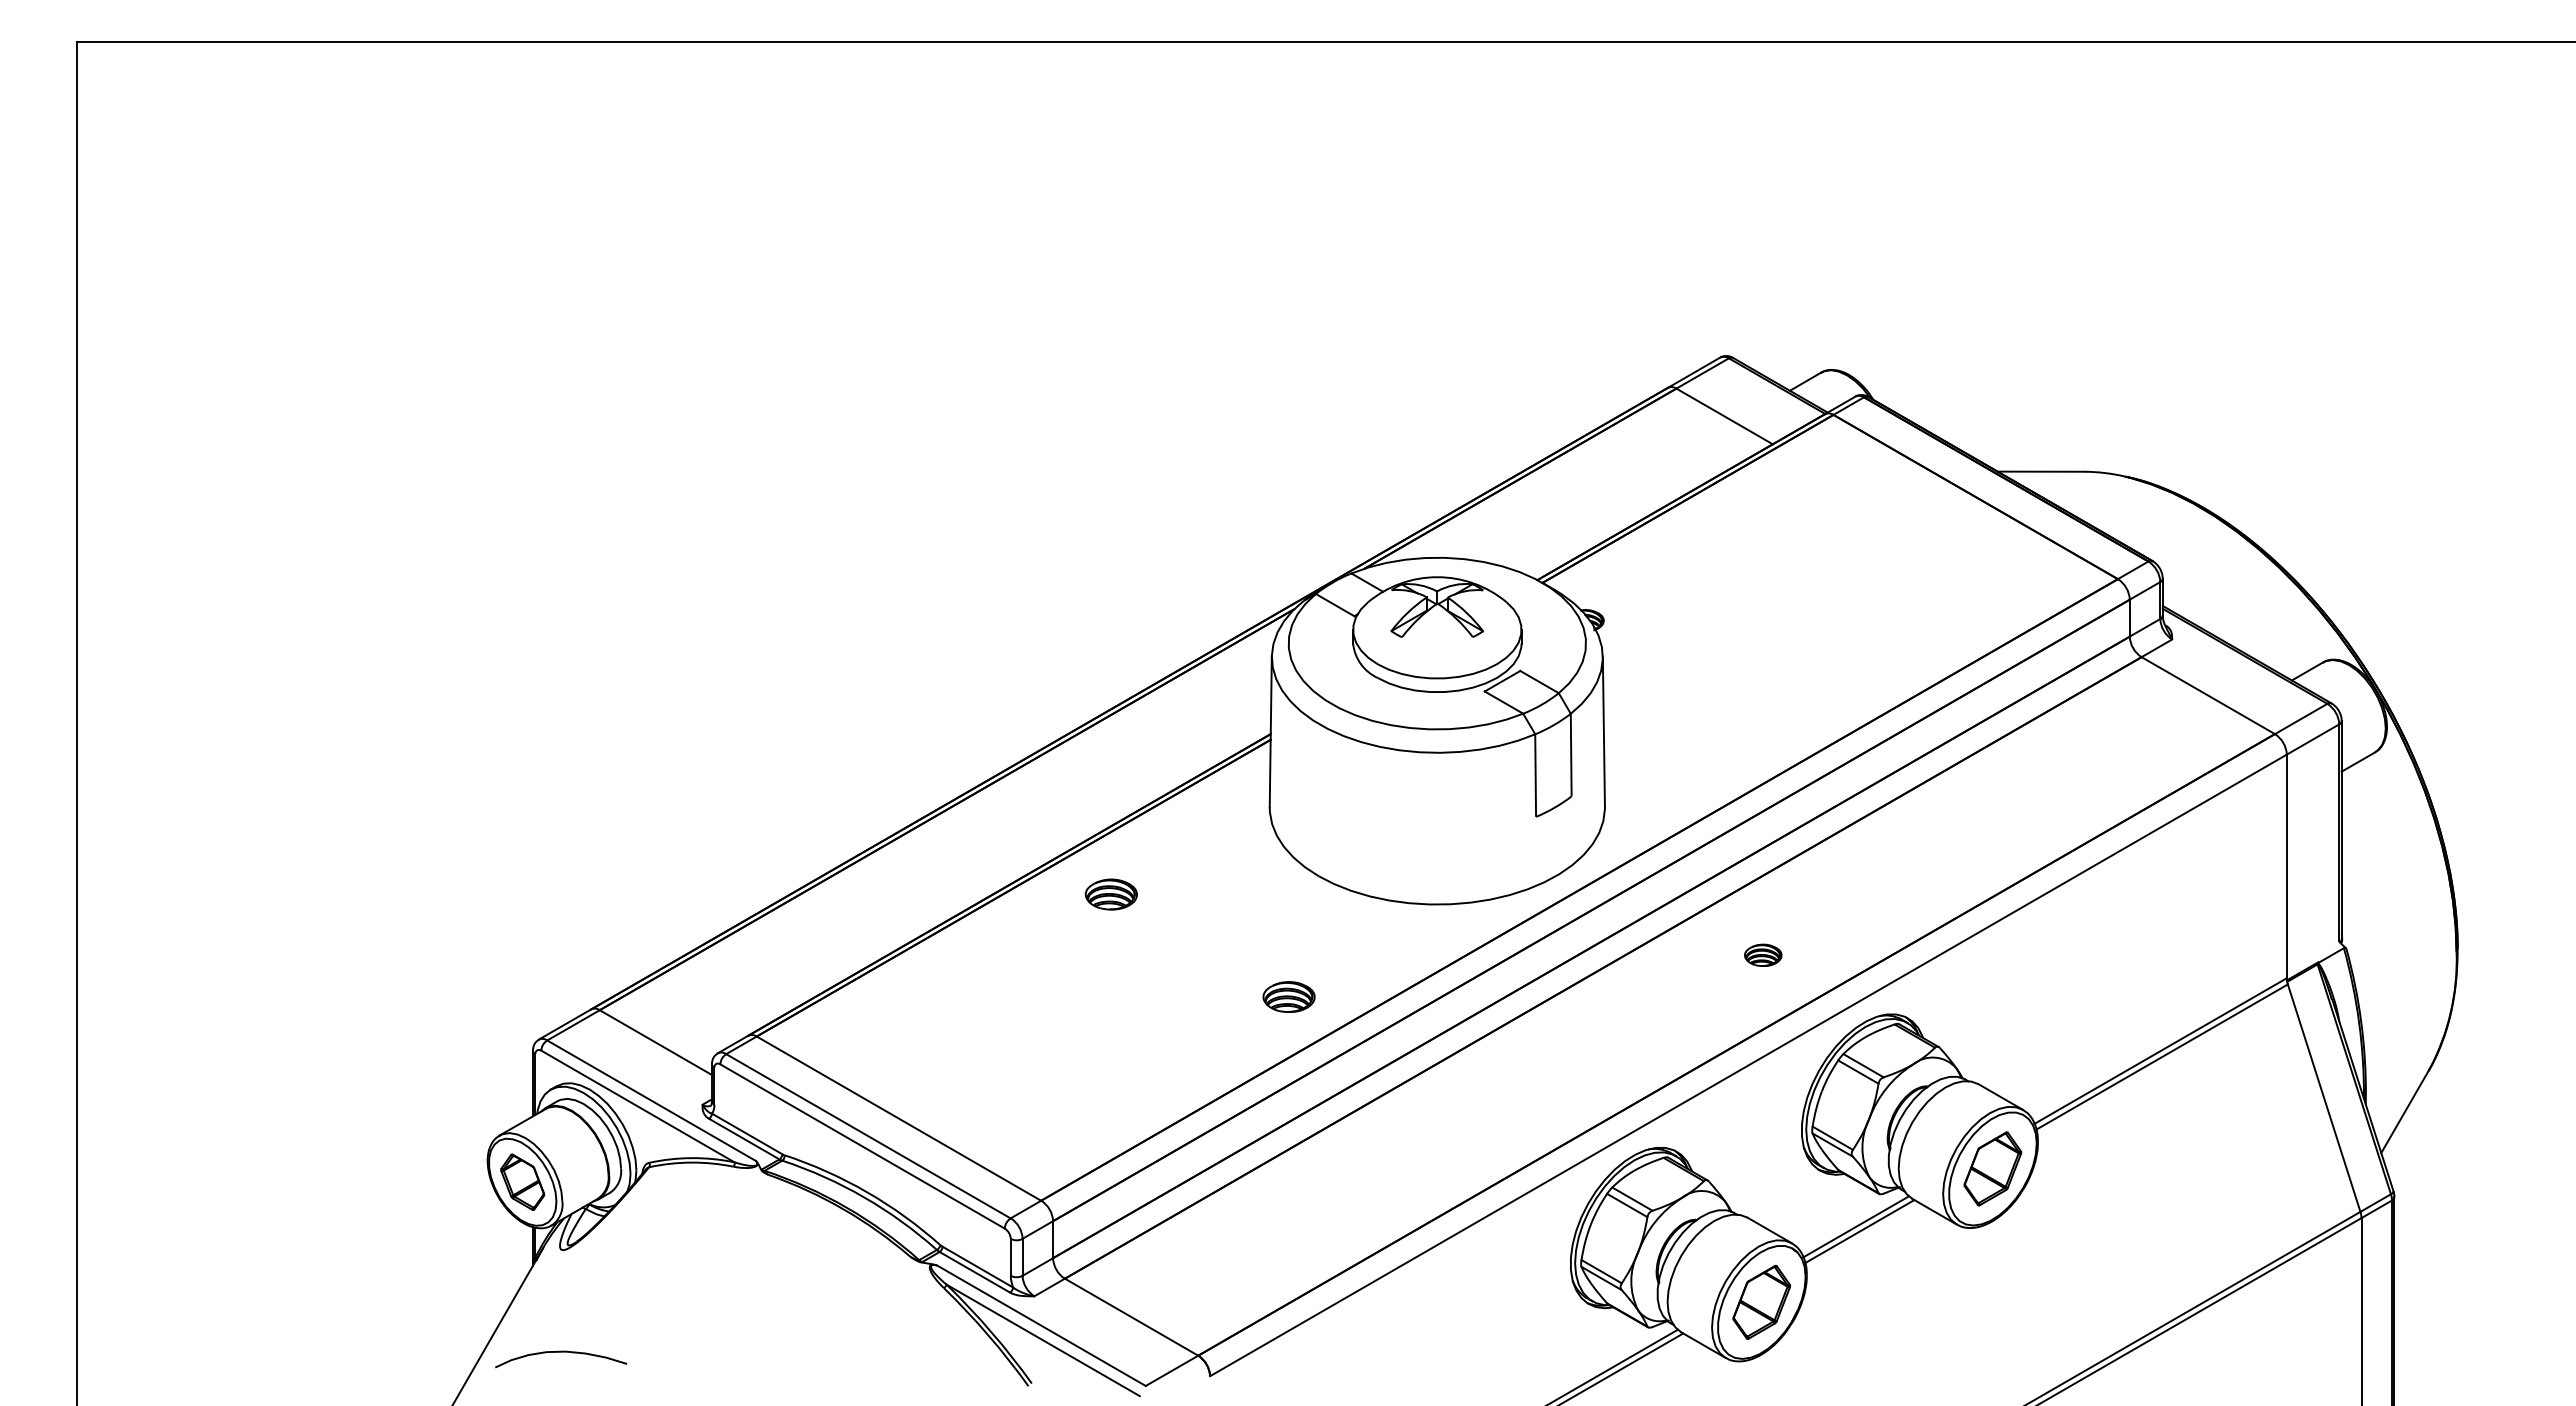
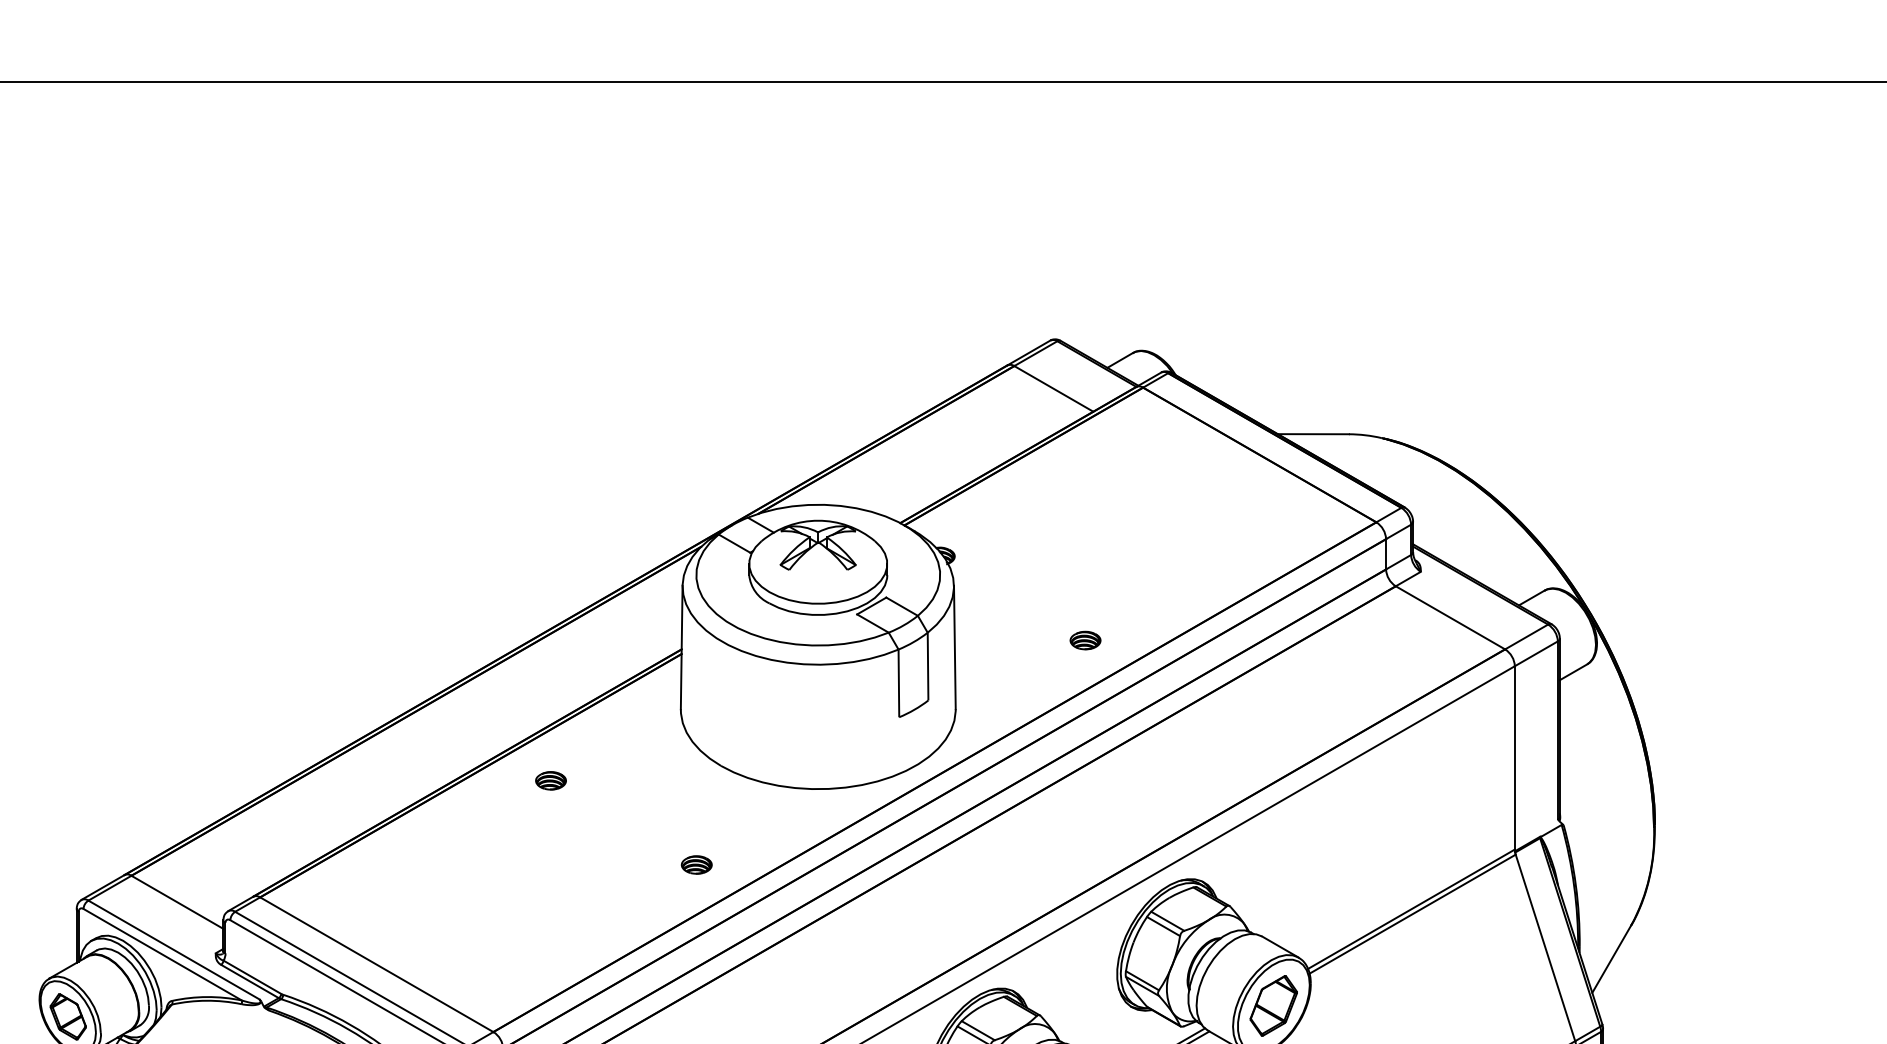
part: (1111, 893) -> (551, 780), size x0.71
part: (1763, 954) -> (1085, 639), moved
part: (1289, 996) -> (697, 864), size x0.71

